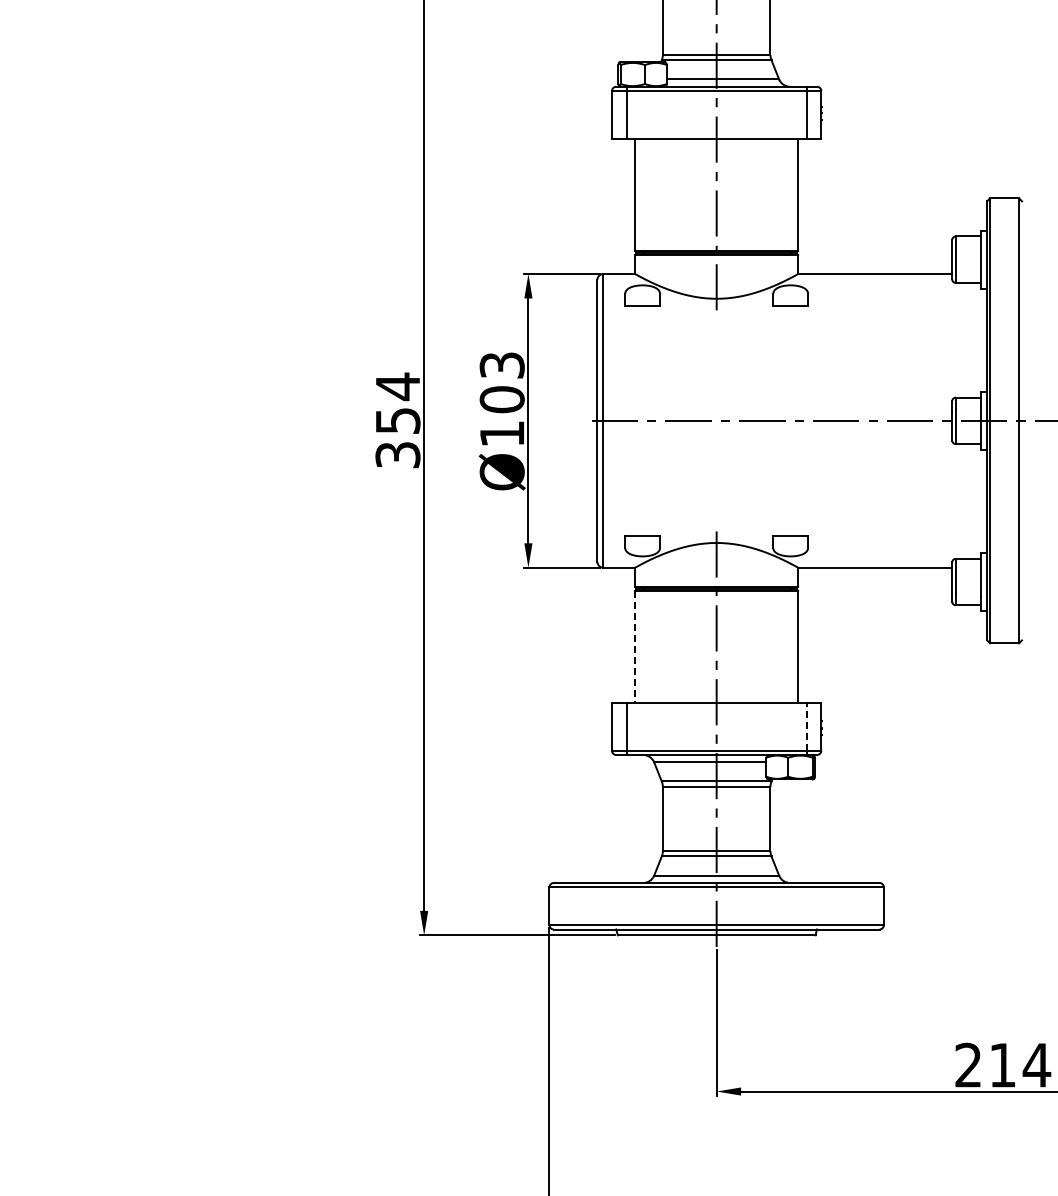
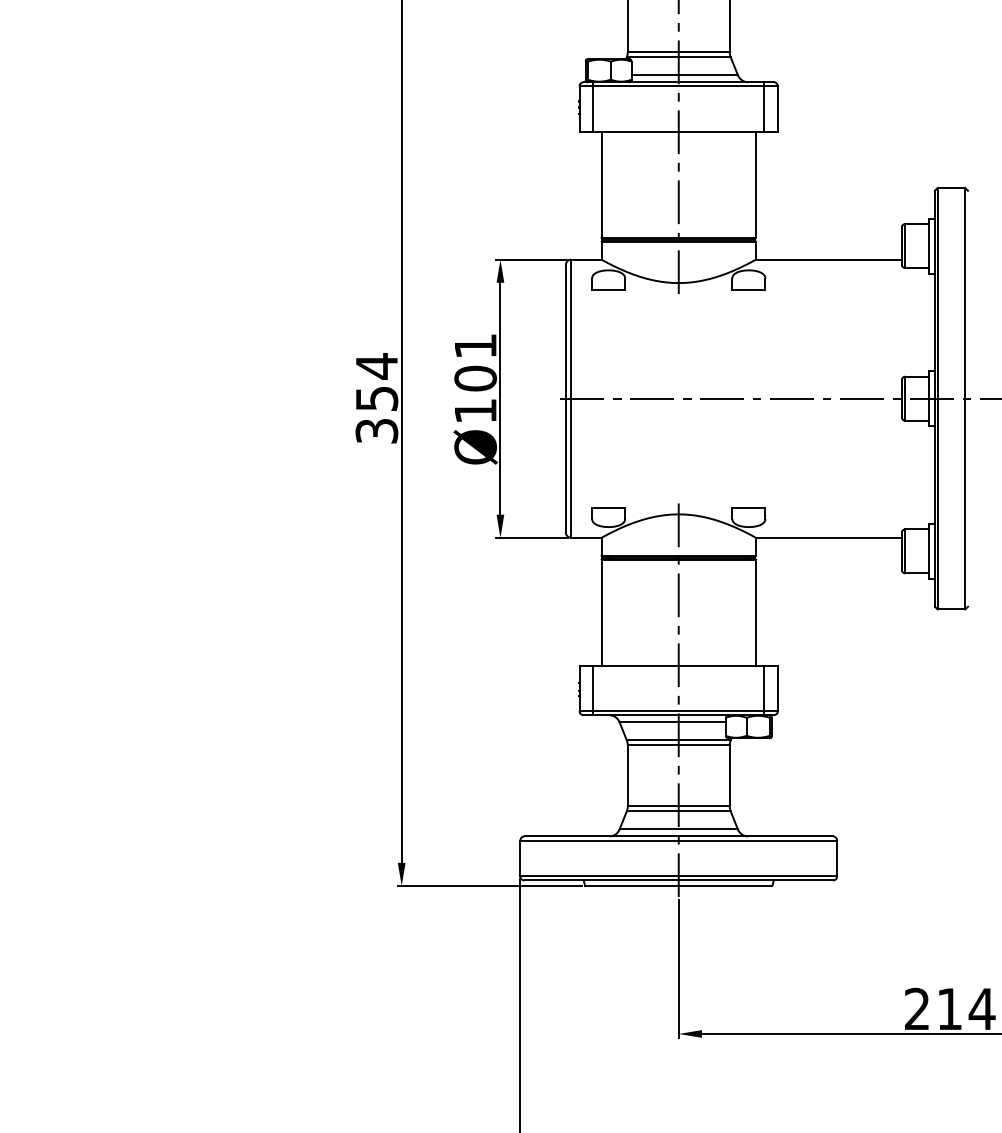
text: (501, 365) -> (474, 346), Ø103 -> Ø101
line: (635, 646) -> (601, 612), dashed -> solid
line: (806, 726) -> (763, 688), dashed -> solid

